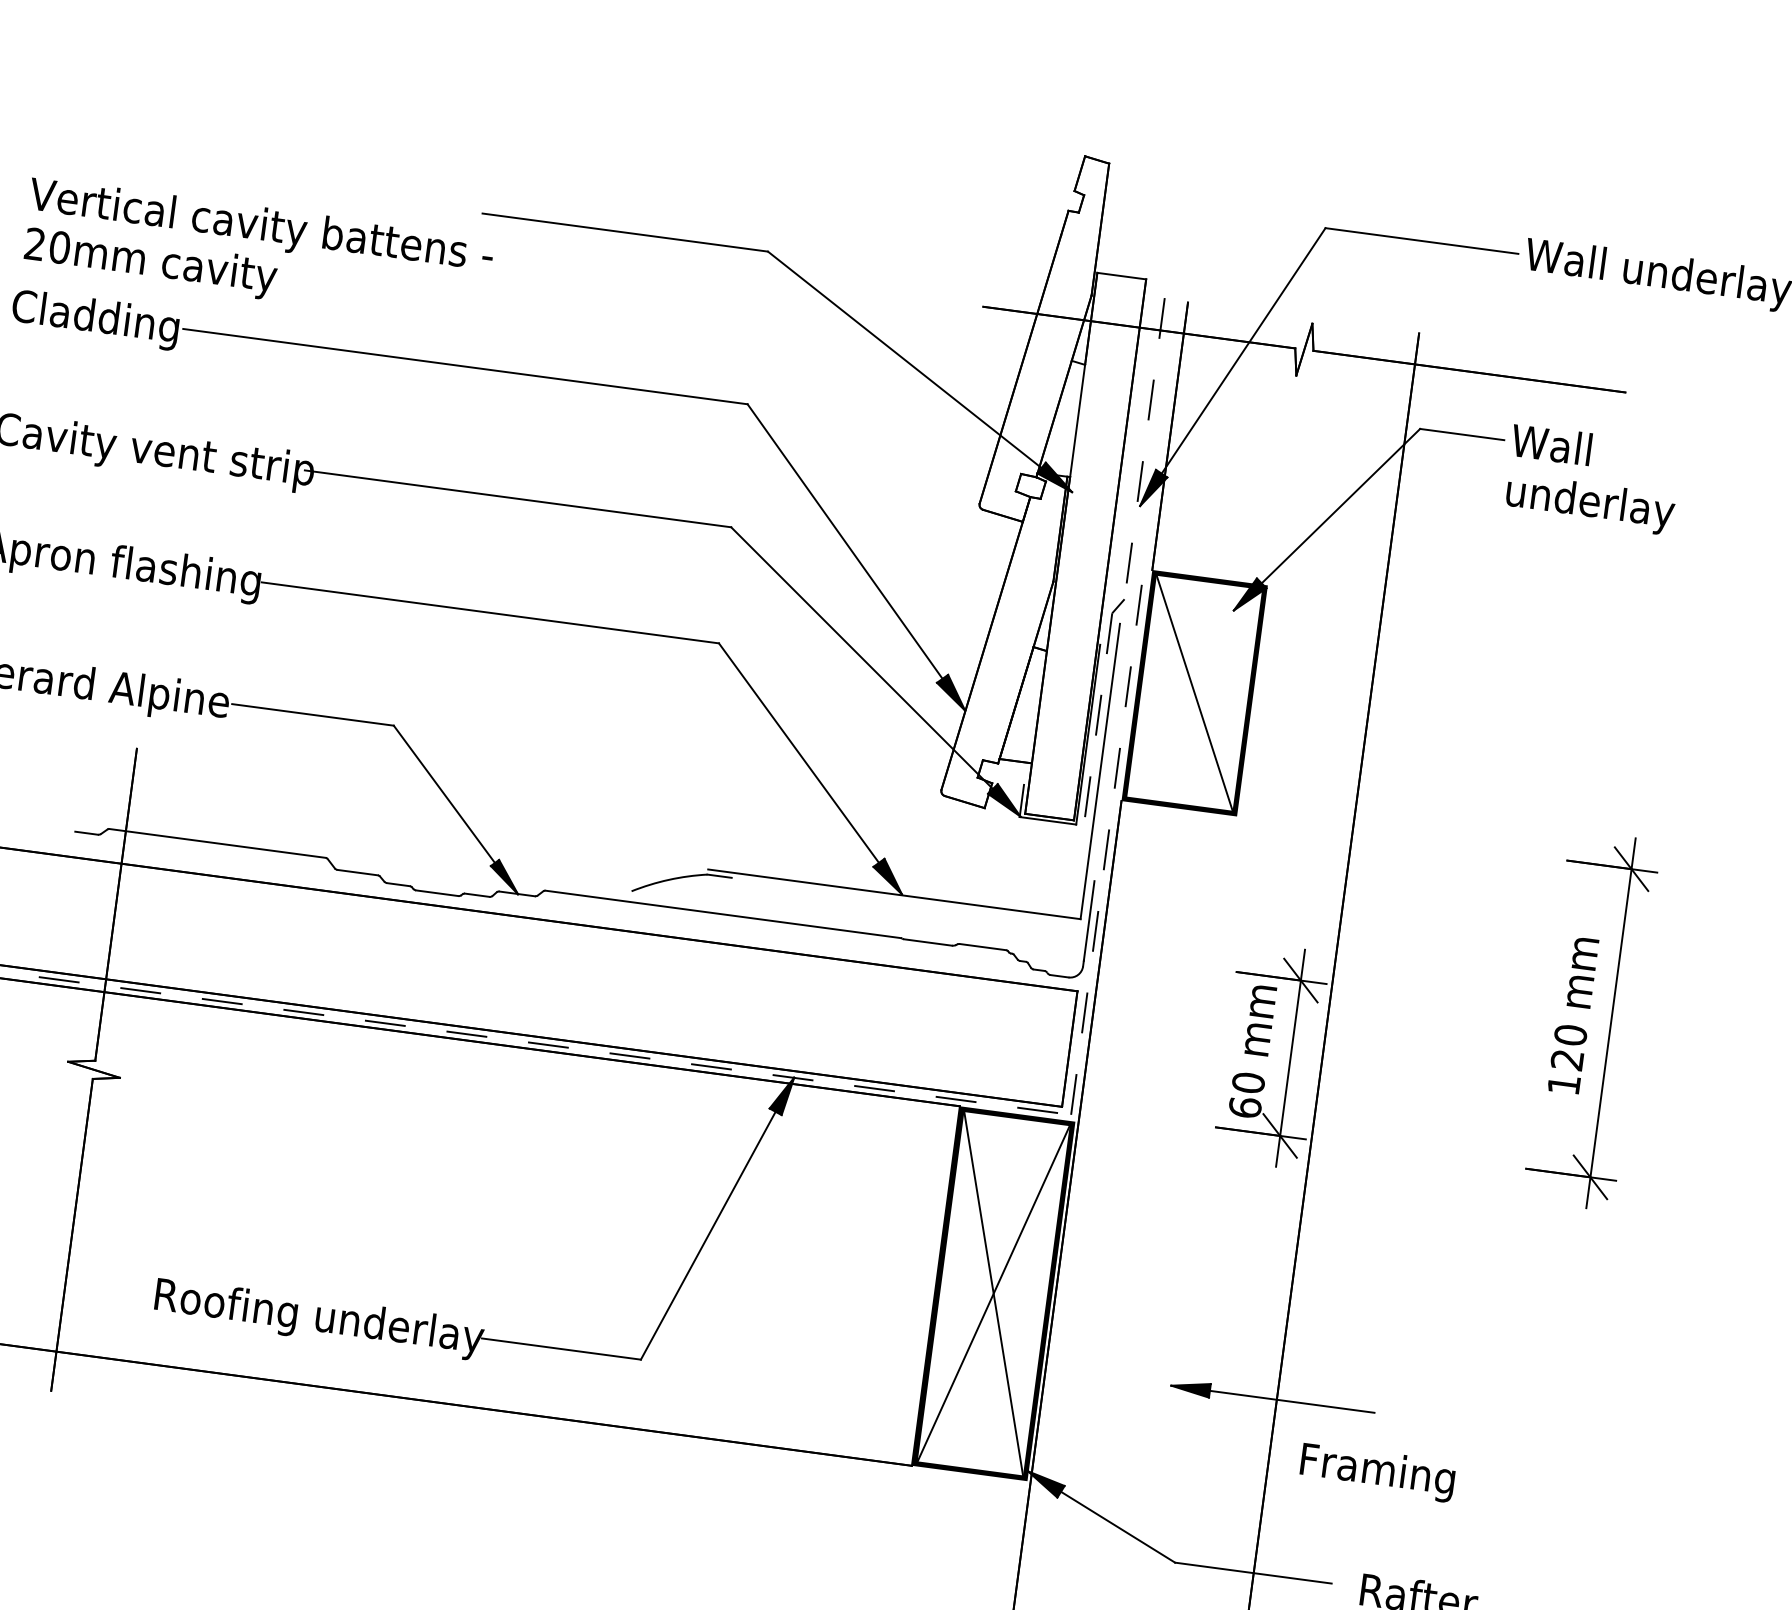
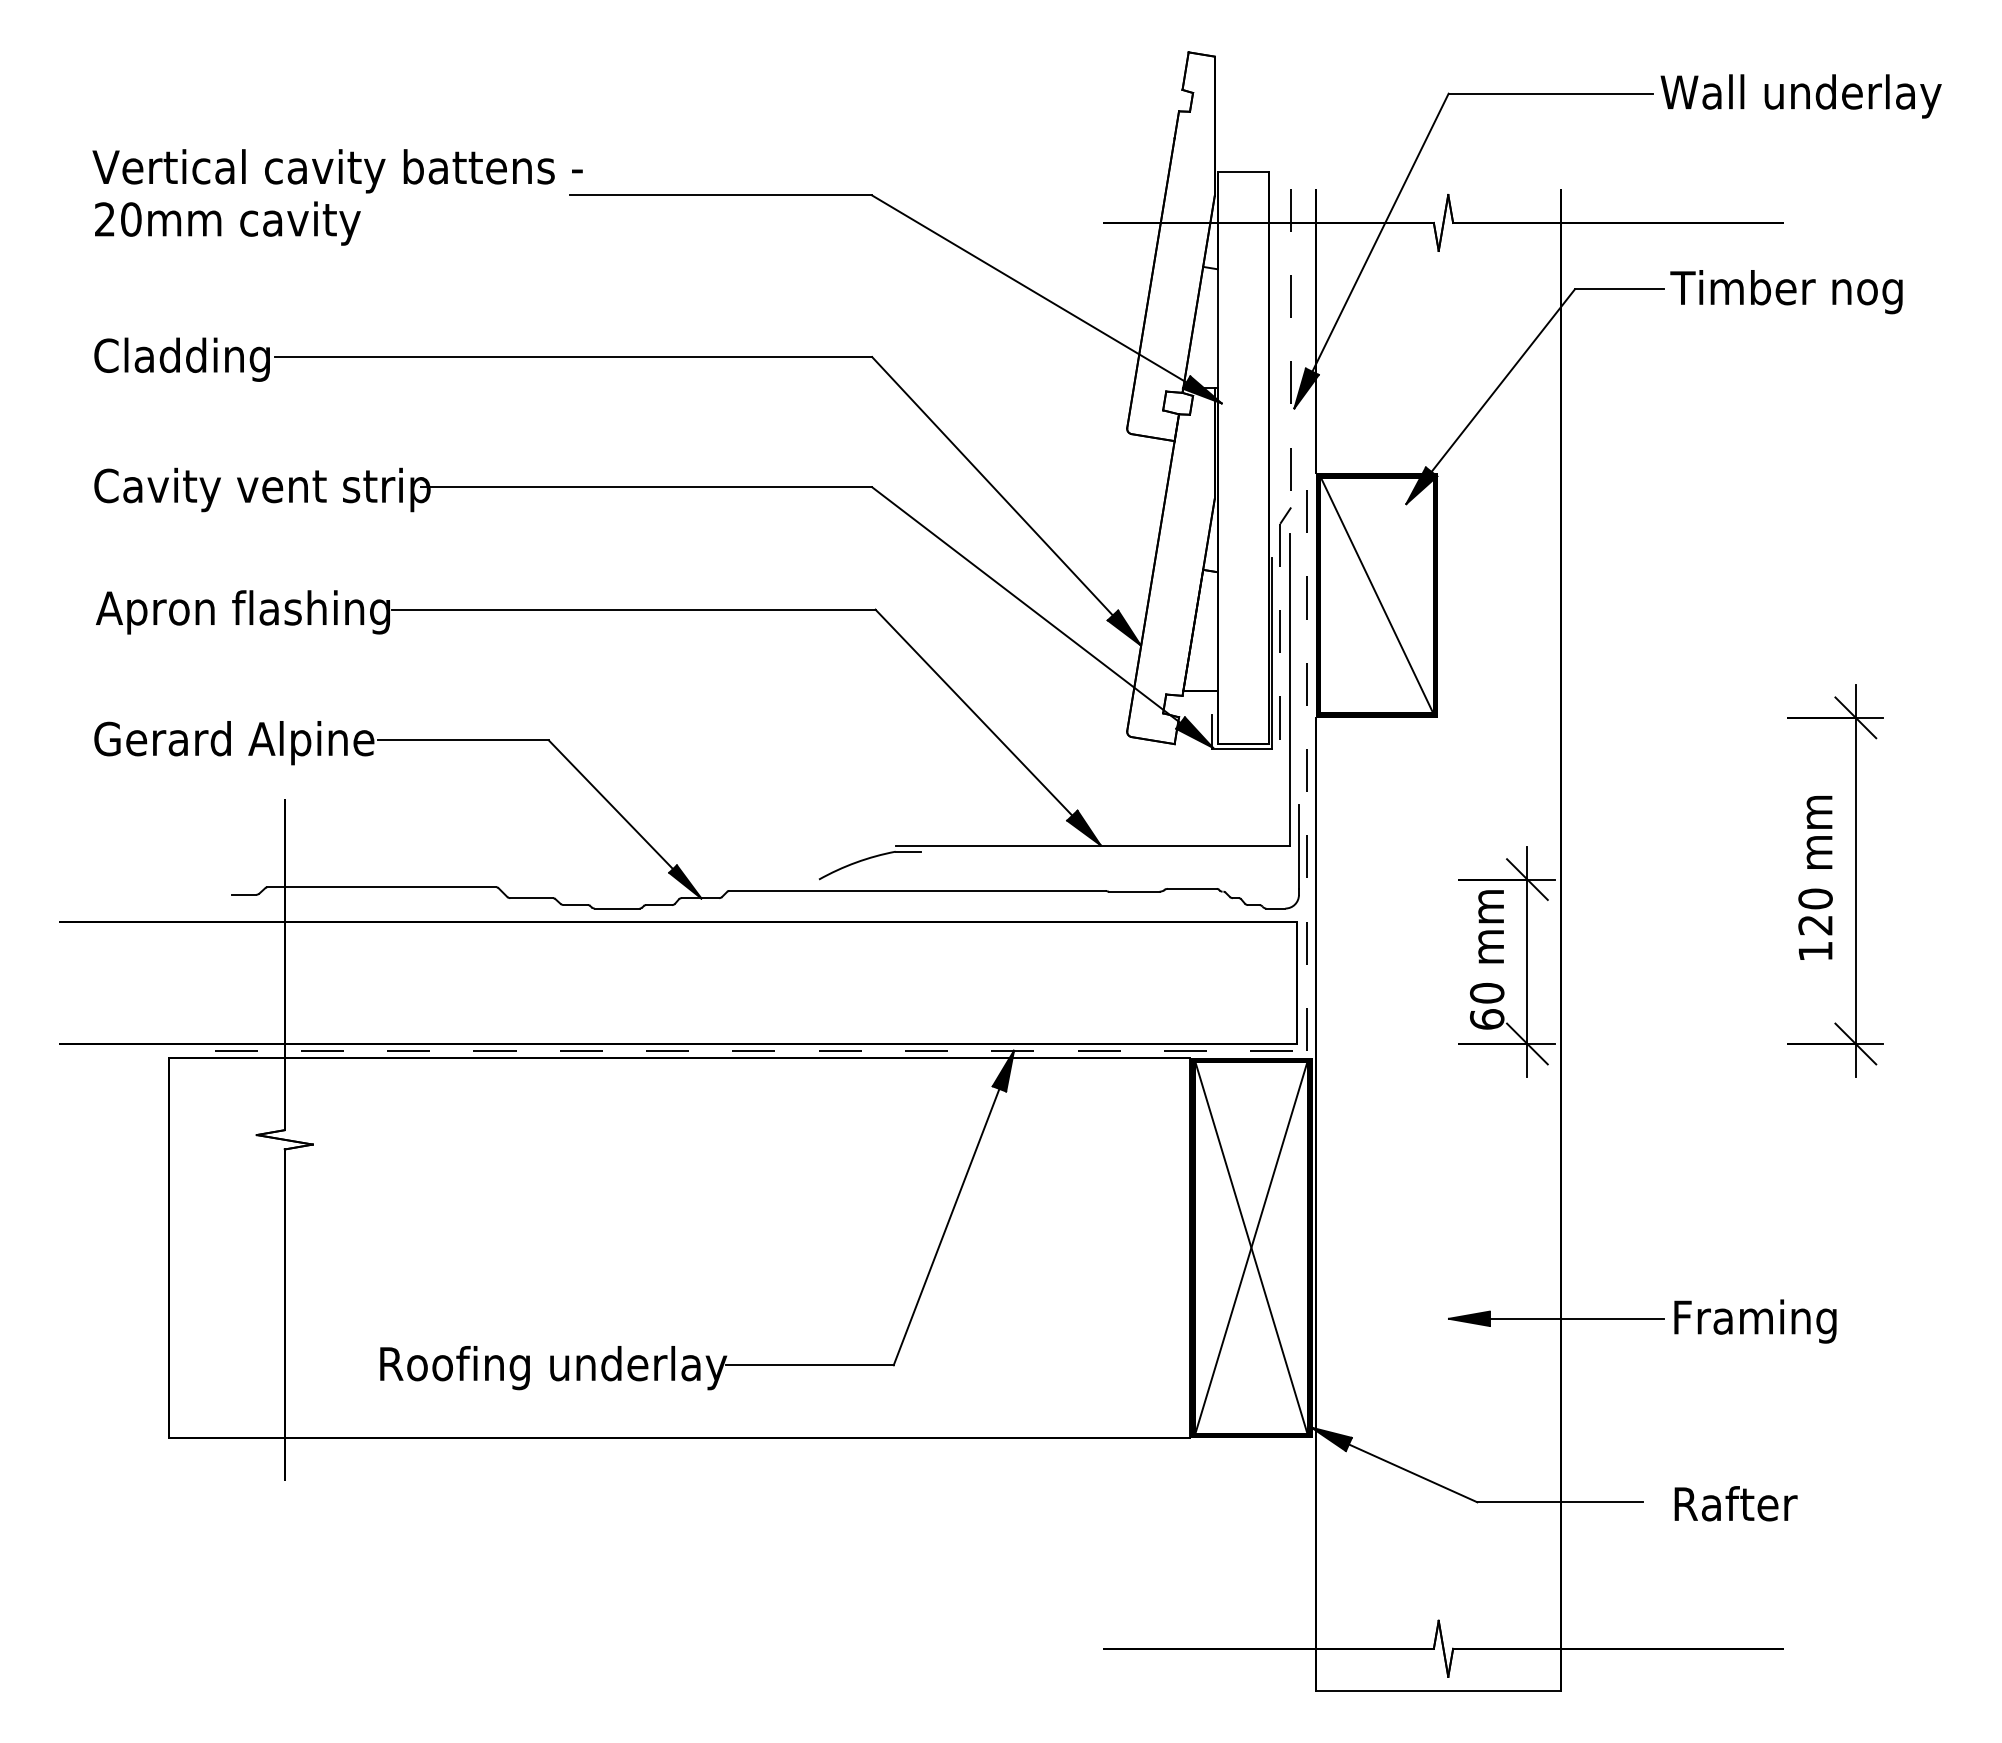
text: (257, 252) -> (337, 197), moved
text: (1616, 483) -> (1786, 318), Wall underlay -> Timber nog
text: (1377, 1472) -> (1755, 1321), moved

